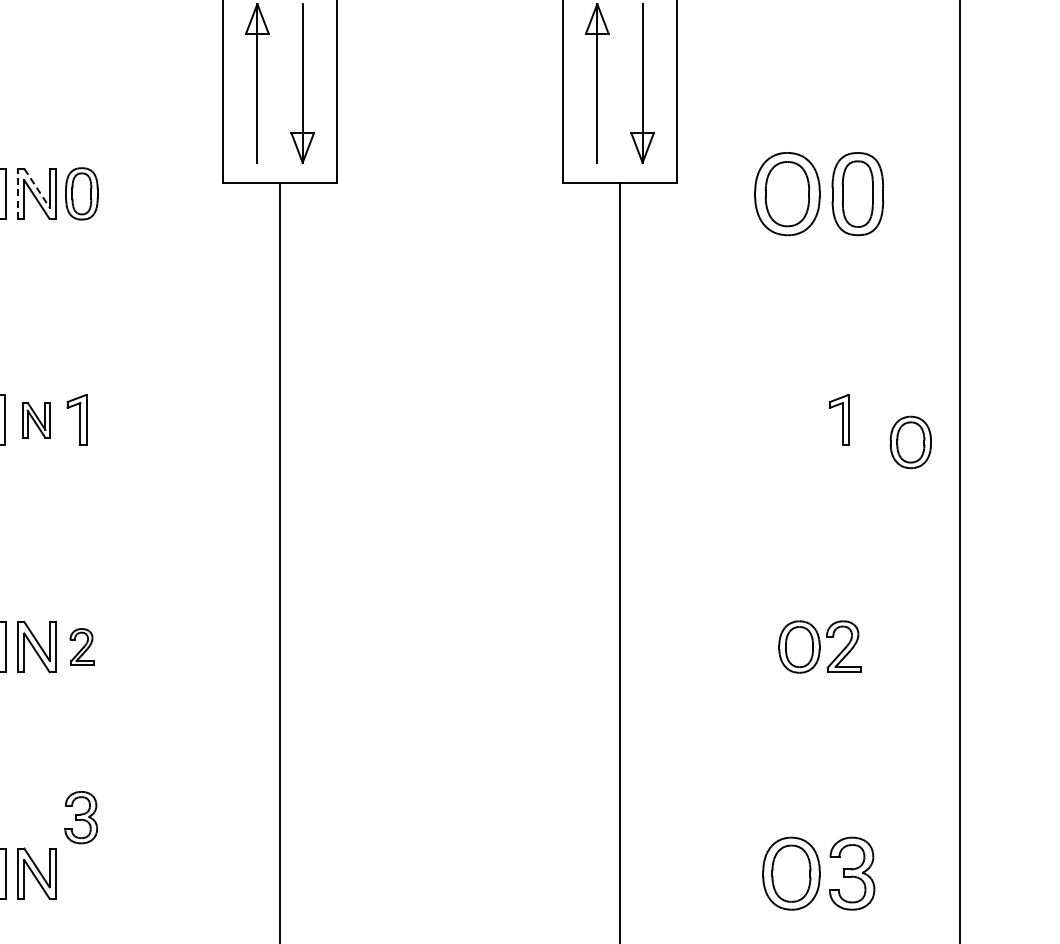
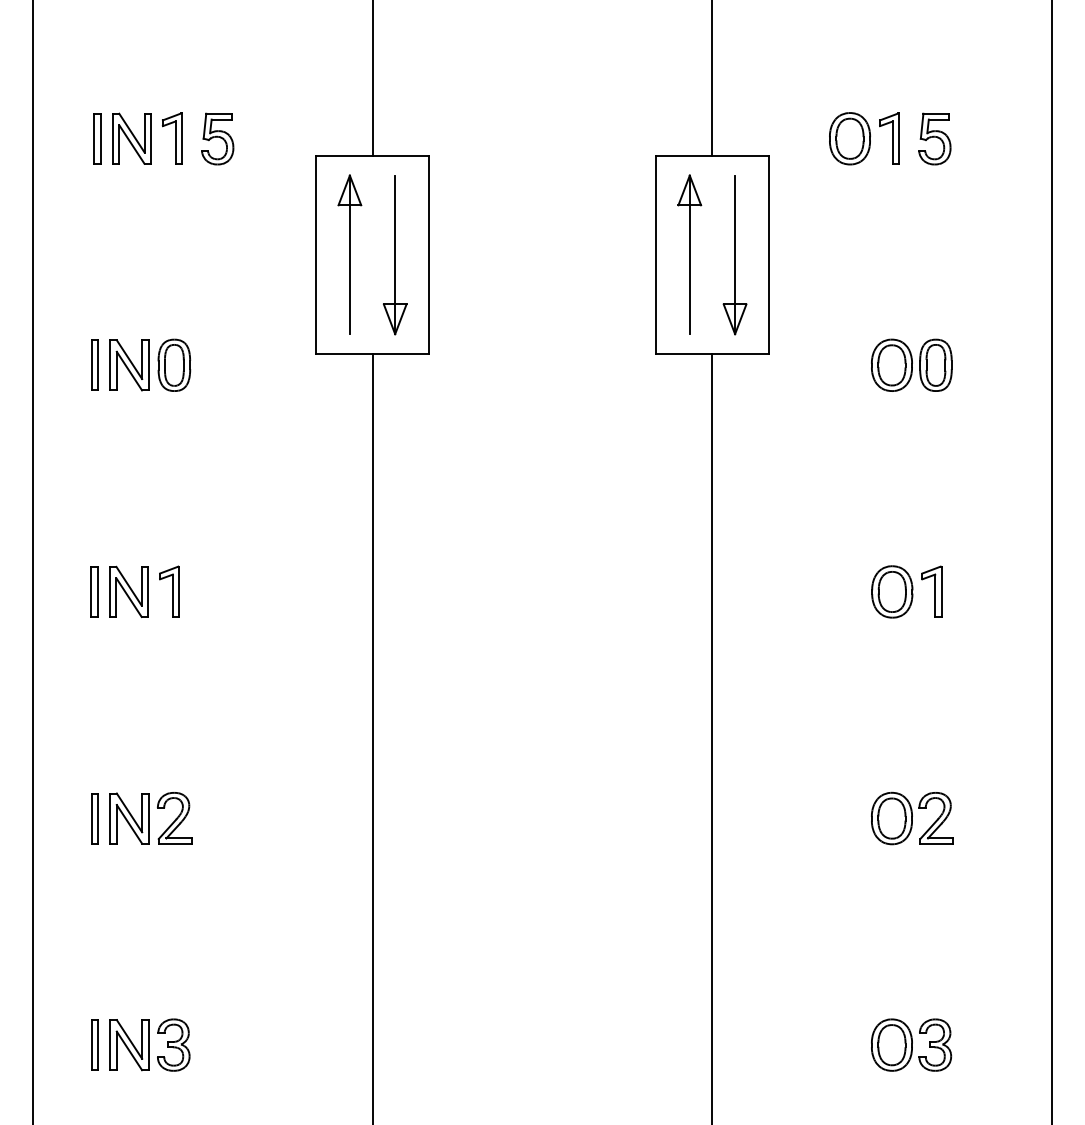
line: (37, 189) -> (129, 360), dashed -> solid
line: (18, 193) -> (110, 364), dashed -> solid
part: (819, 193) -> (911, 364), size x0.62
part: (36, 420) -> (128, 591), size x1.43
part: (911, 442) -> (892, 591), moved
part: (82, 647) -> (174, 818), size x1.43
part: (81, 817) -> (173, 1044), moved
part: (819, 873) -> (911, 1044), size x0.71

